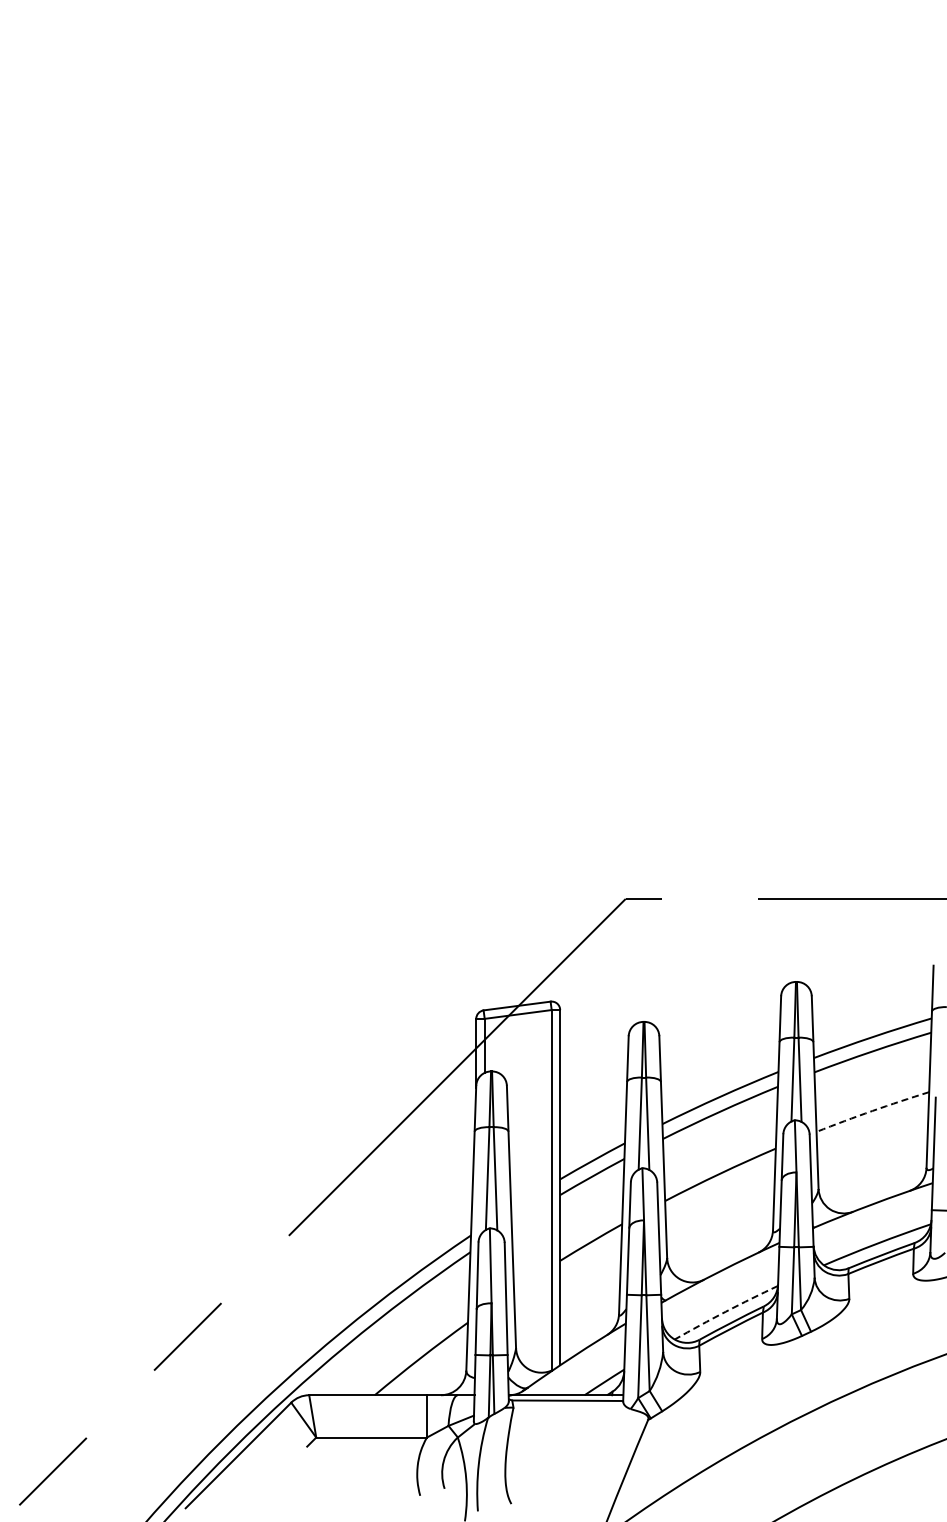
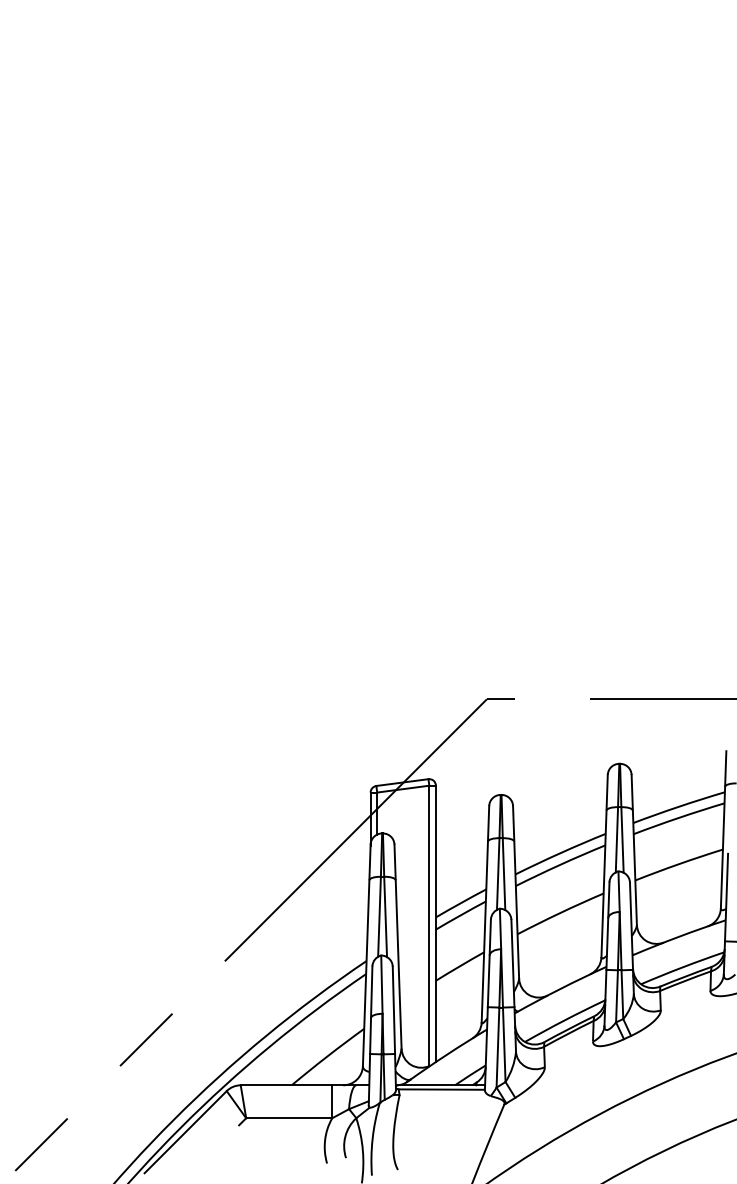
arc: (872, 1110) -> (678, 863), dashed -> solid
arc: (725, 1311) -> (564, 1020), dashed -> solid

